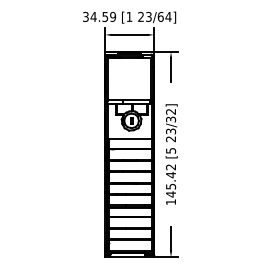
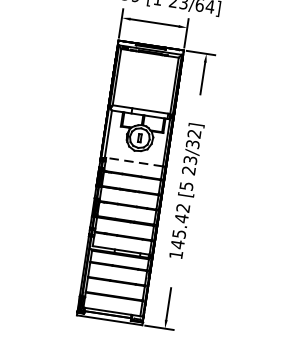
line: (129, 138) -> (133, 161), solid -> dashed

